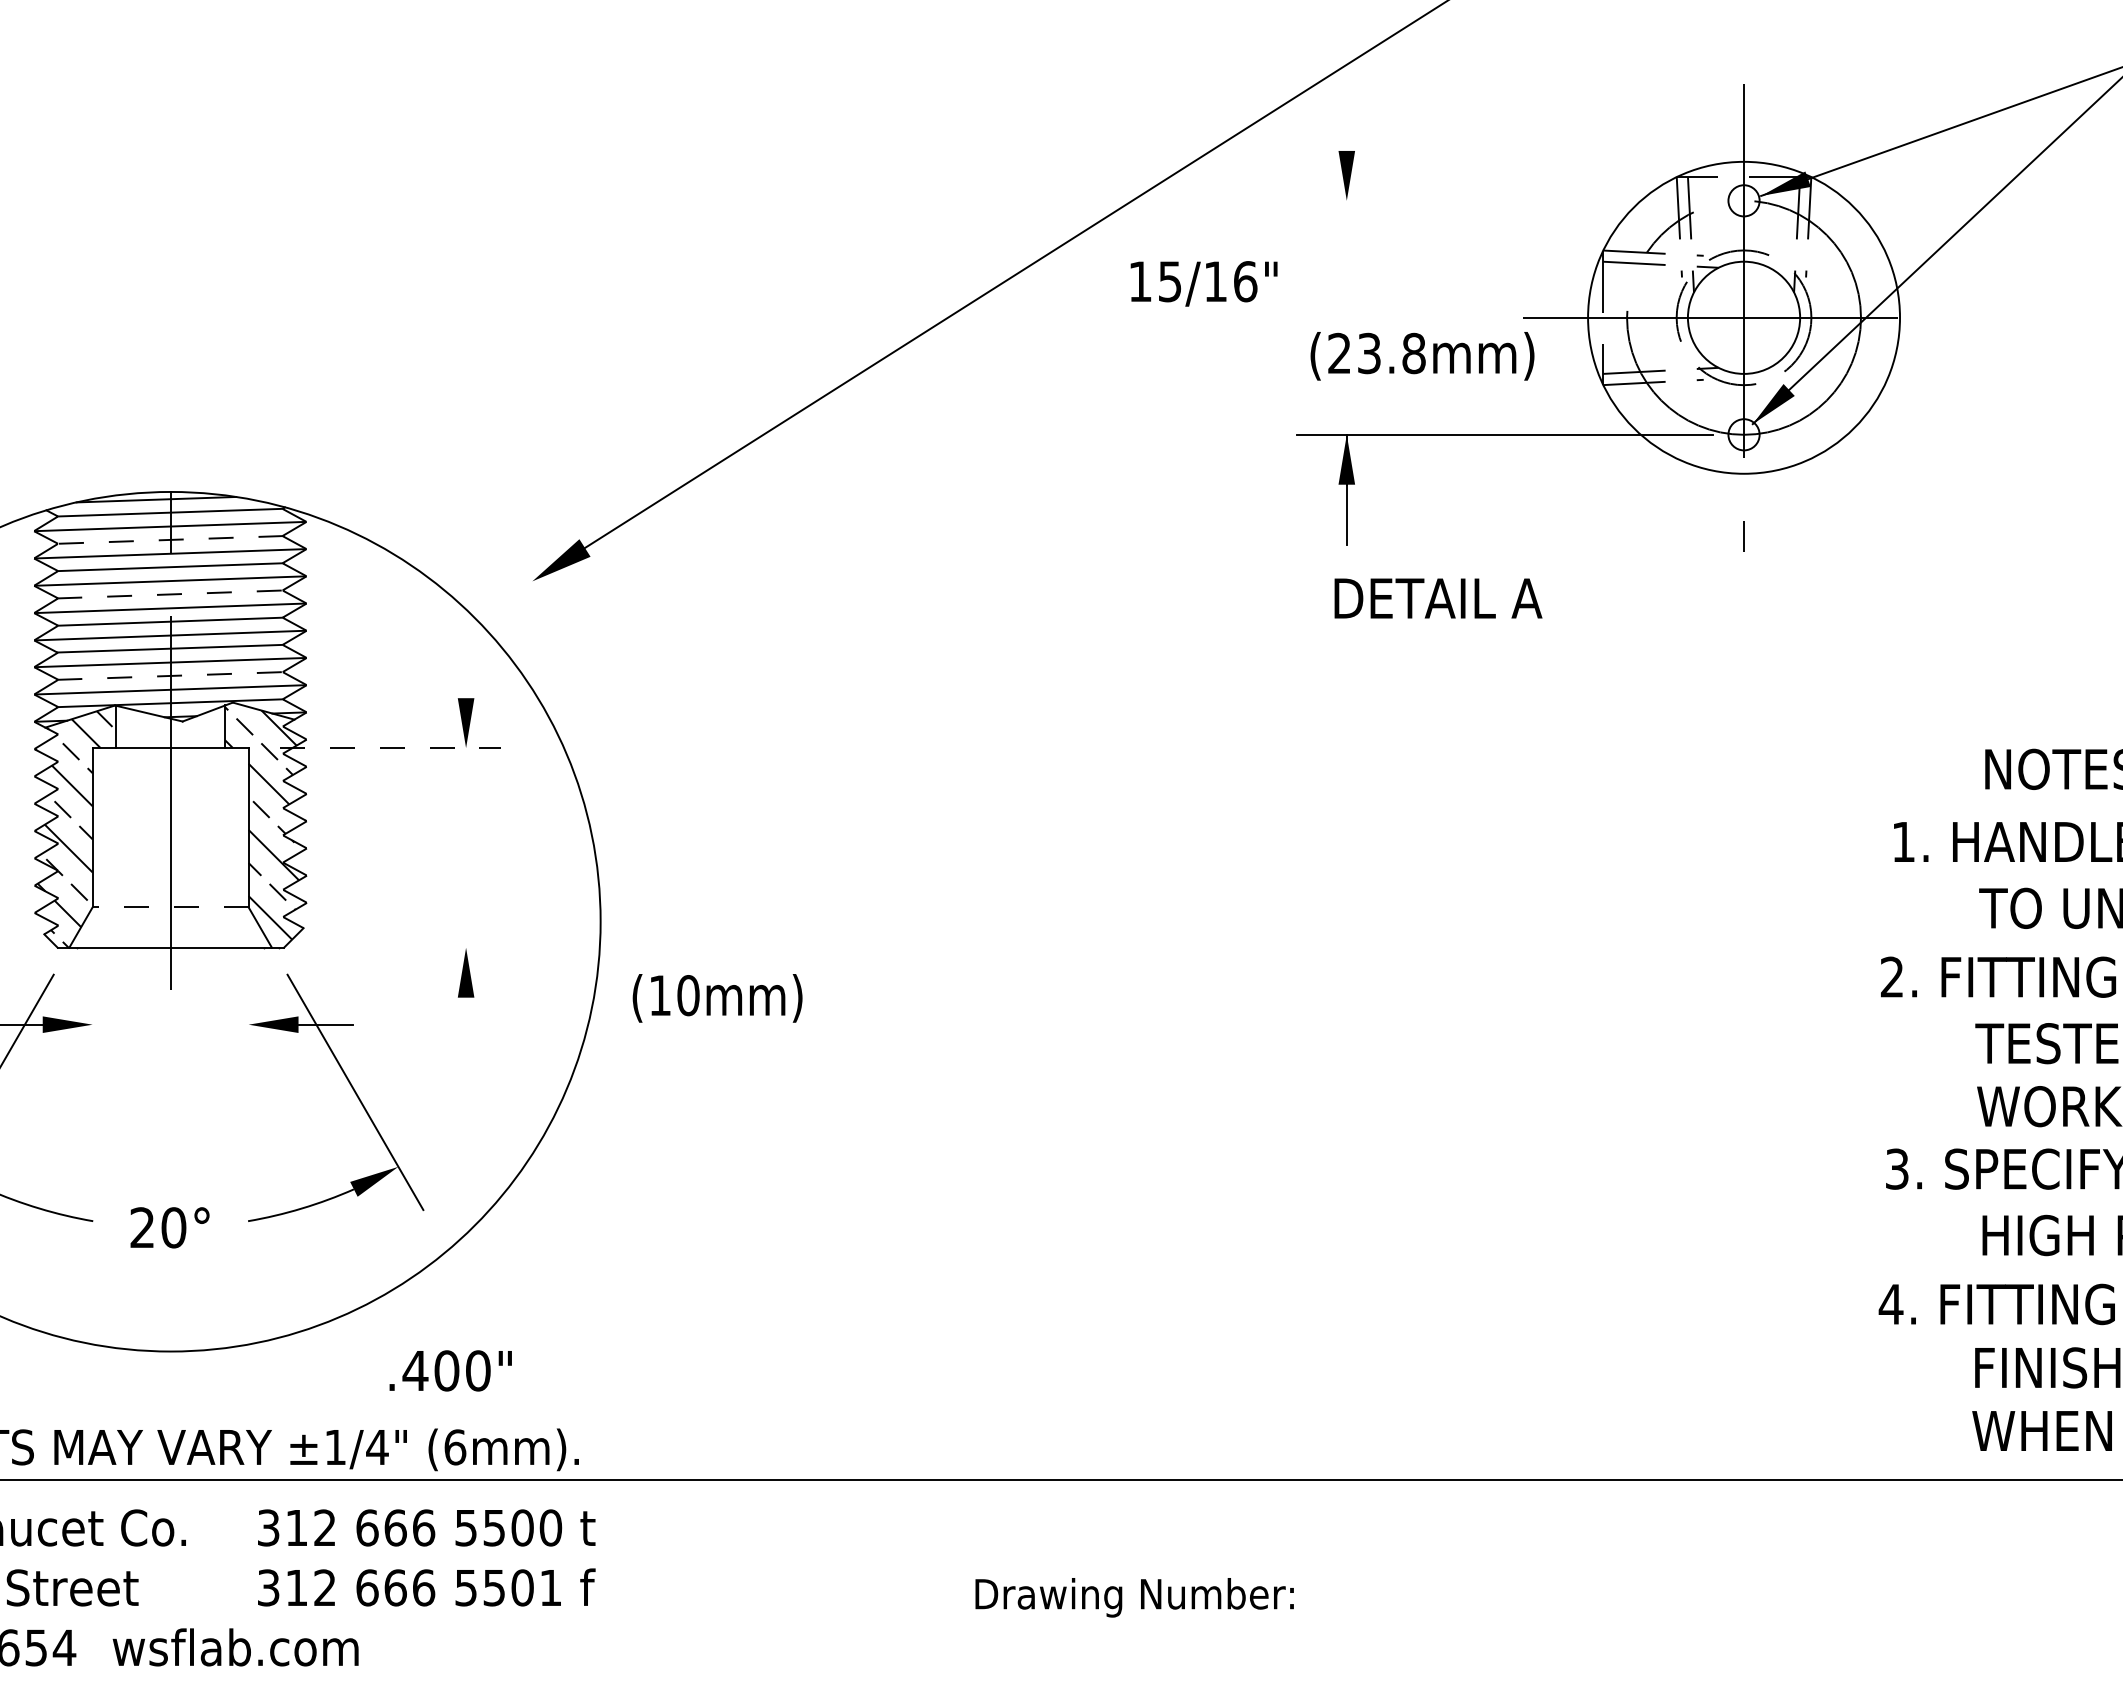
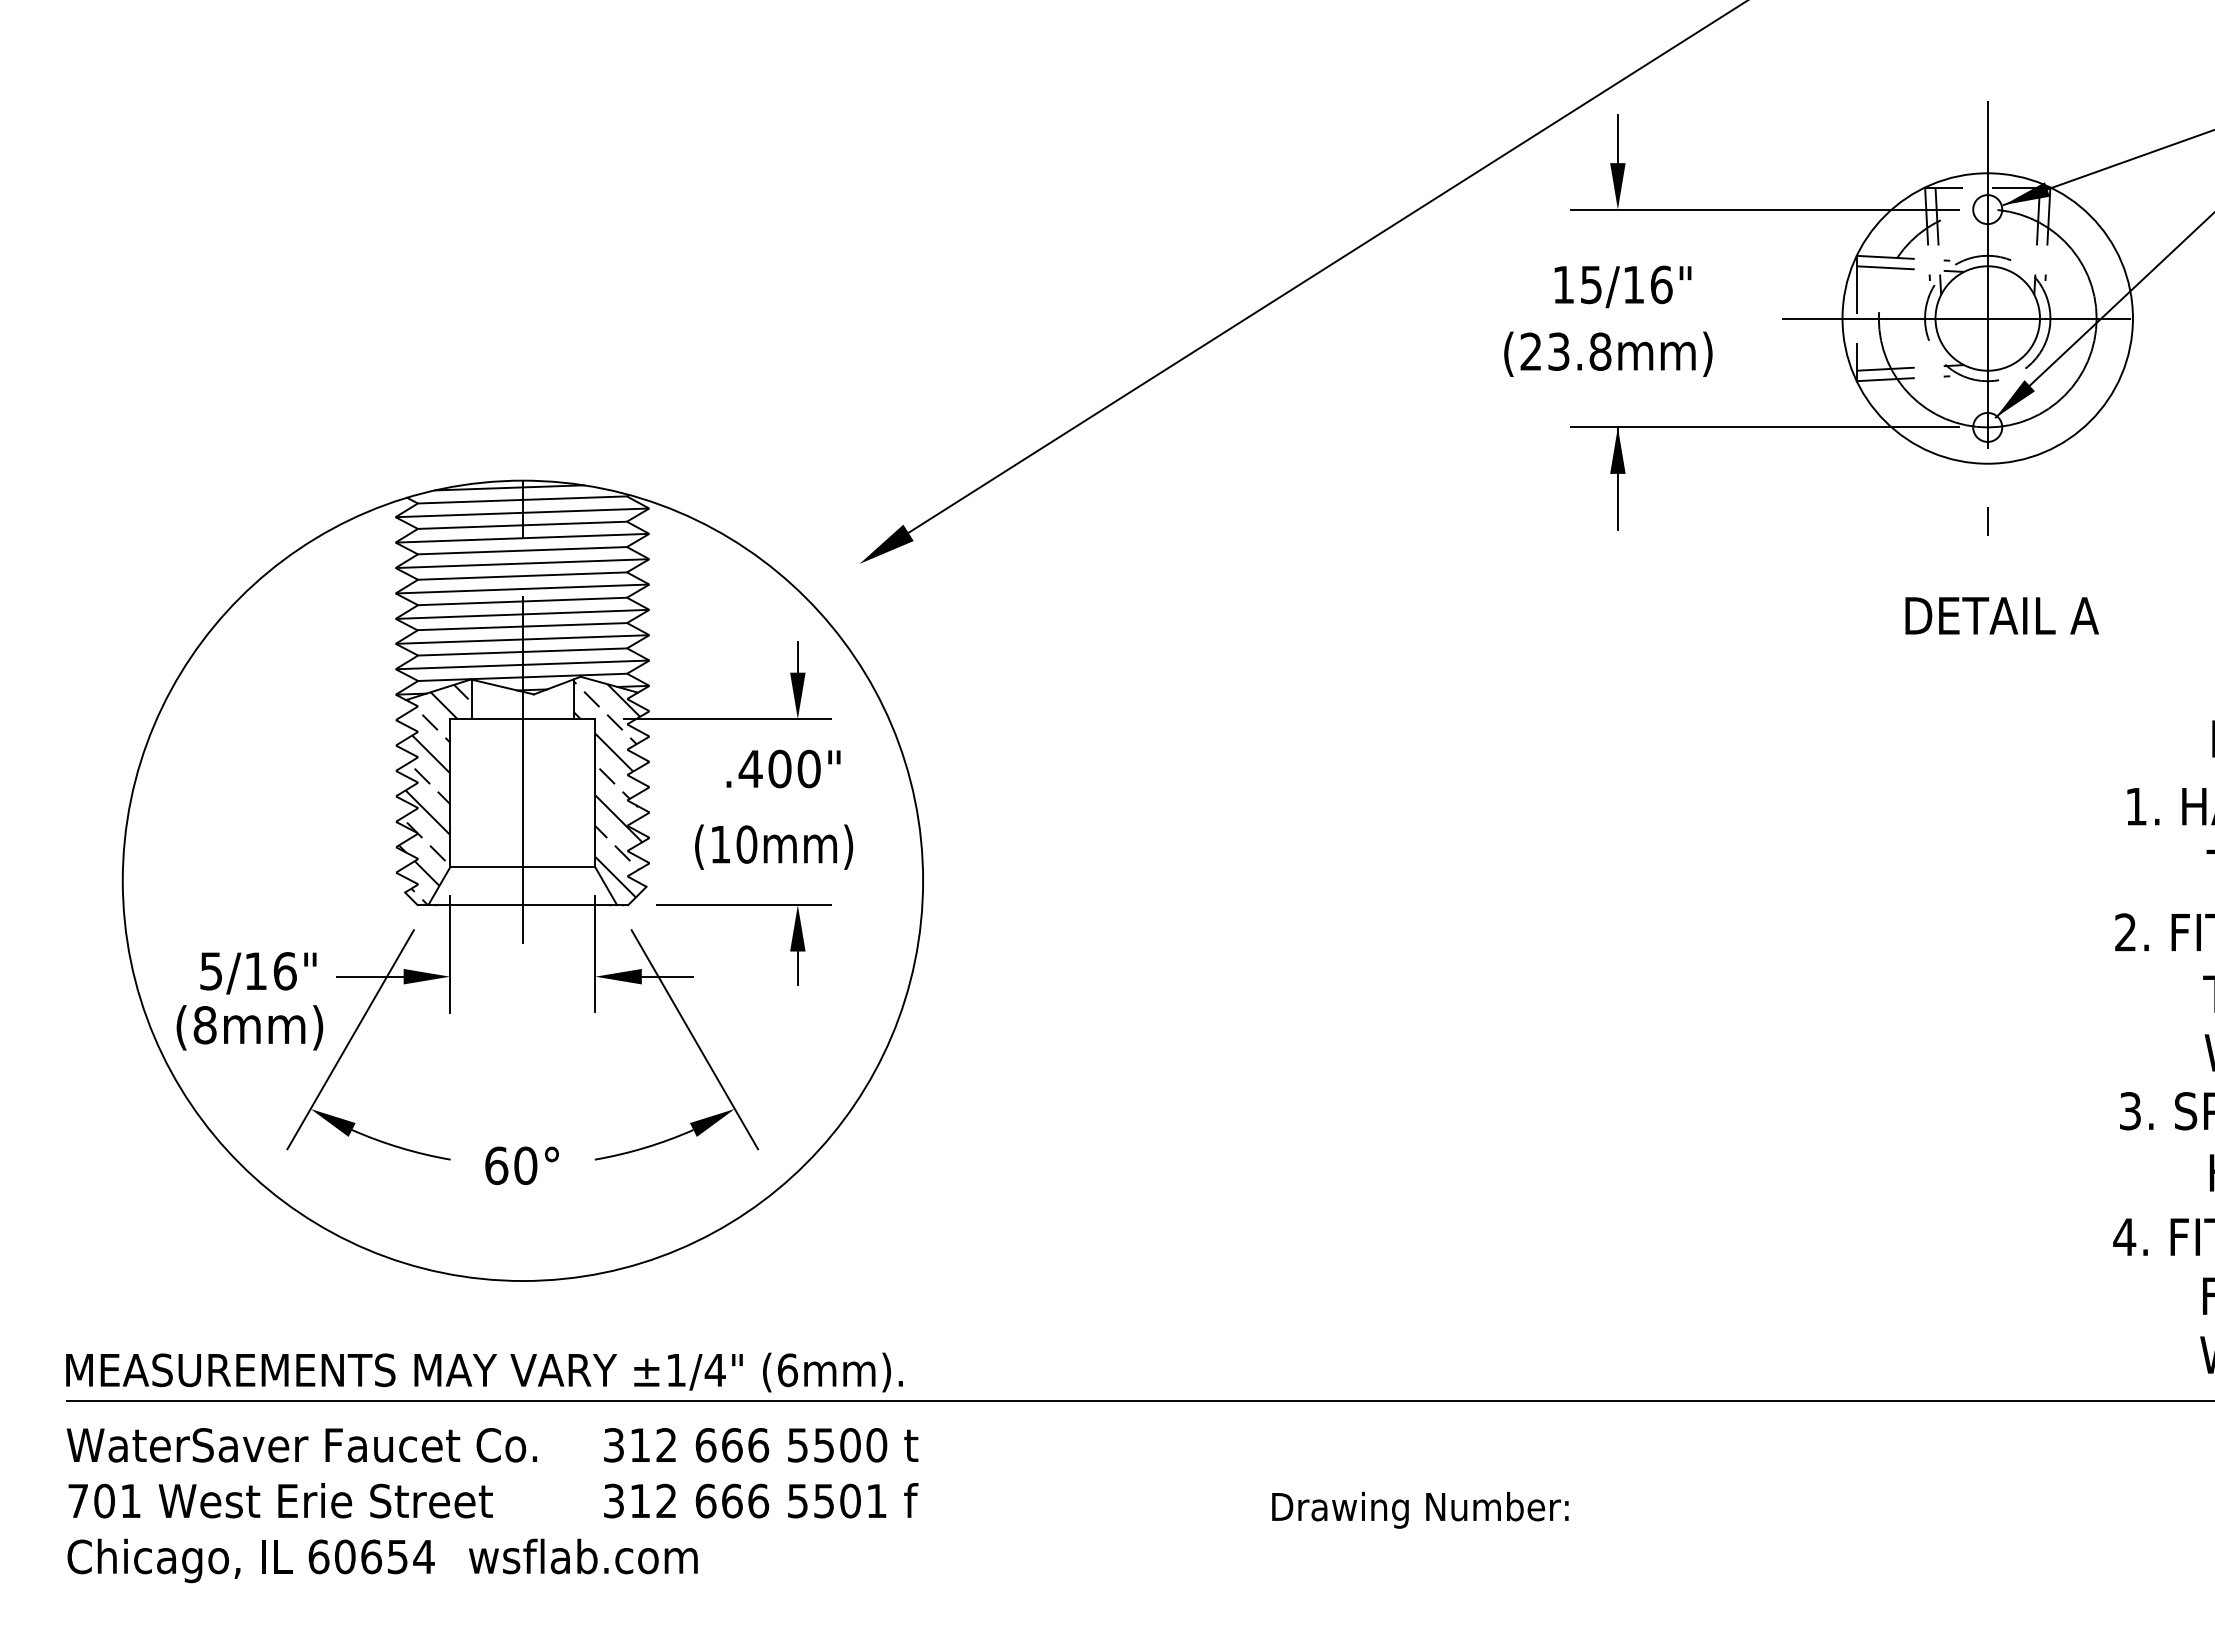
line: (1346, 125) -> (1617, 139), added
line: (1504, 200) -> (1764, 209), added
text: (1203, 283) -> (1622, 286), moved
text: (1422, 355) -> (1608, 353), moved
line: (169, 540) -> (521, 525), dashed -> solid
line: (171, 594) -> (523, 576), dashed -> solid
text: (1437, 598) -> (2001, 615), moved
line: (171, 675) -> (523, 651), dashed -> solid
line: (465, 680) -> (797, 656), added
line: (390, 748) -> (727, 719), dashed -> solid
line: (170, 907) -> (522, 867), dashed -> solid
line: (407, 948) -> (743, 905), added
text: (718, 997) -> (774, 846), moved
line: (93, 1000) -> (450, 954), added
line: (248, 1000) -> (595, 954), added
line: (465, 1015) -> (797, 968), added
text: (142, 1227) -> (496, 1165), 20° -> 60°
text: (450, 1370) -> (783, 768), moved

